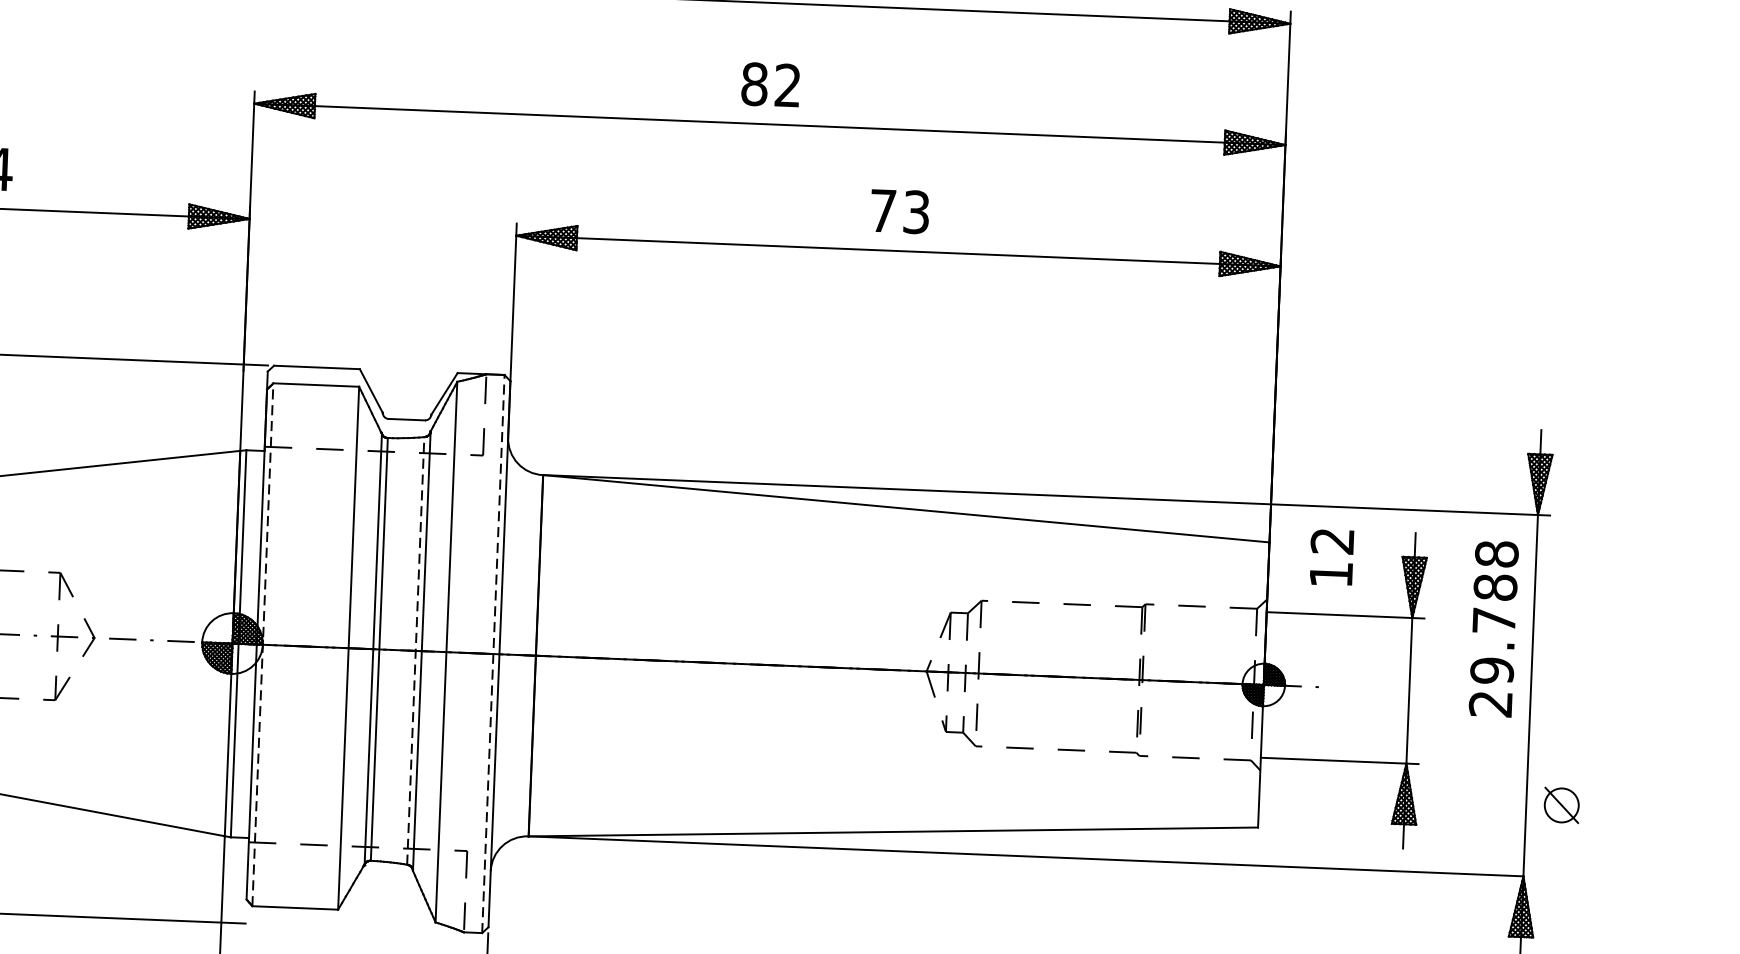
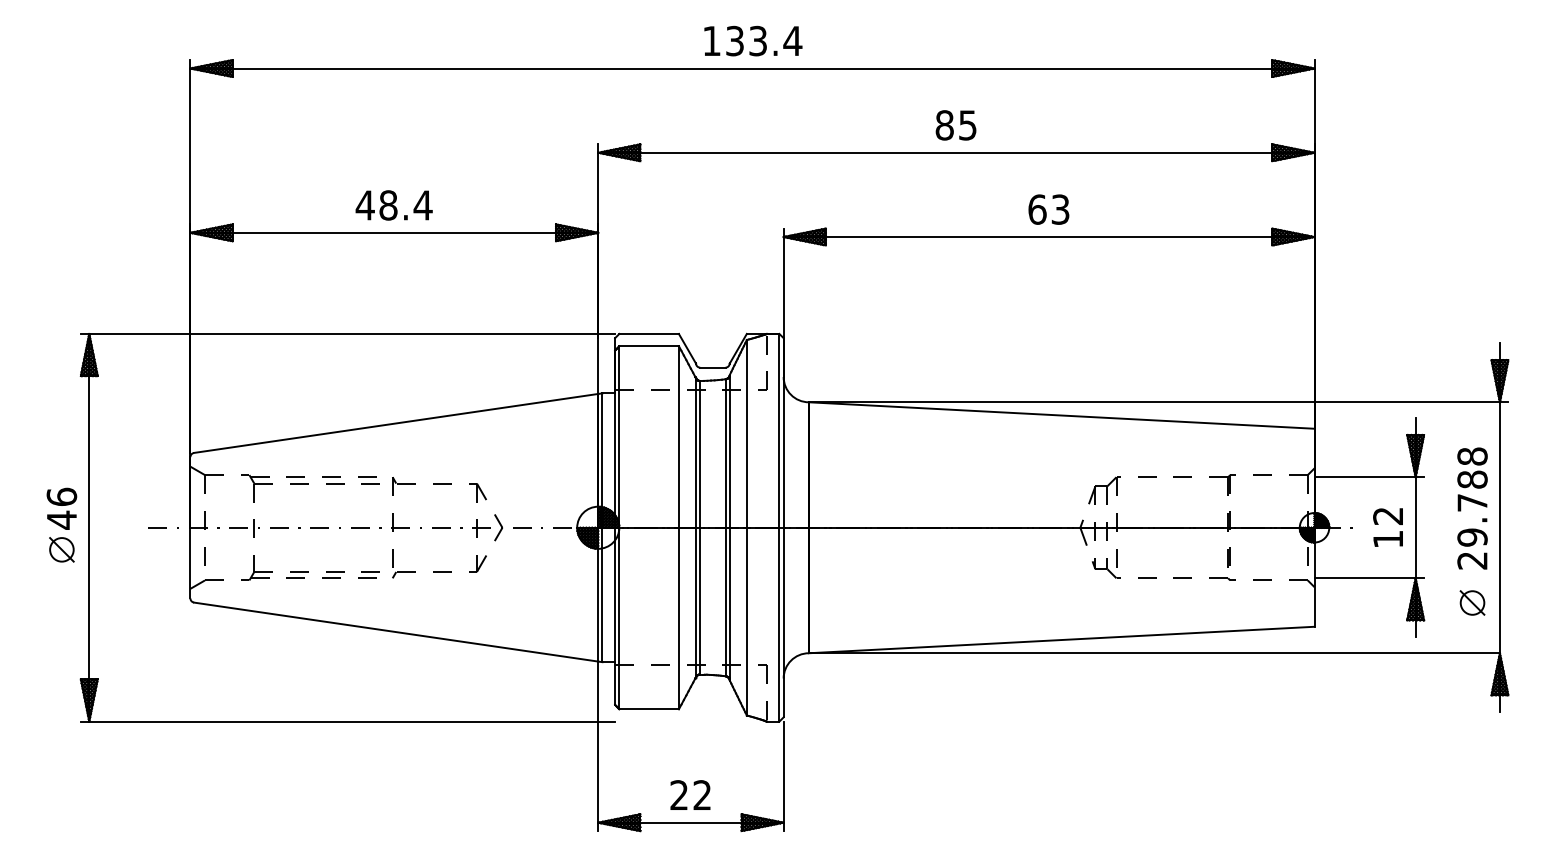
text: (787, 85) -> (967, 125), 82 -> 85
text: (883, 210) -> (1037, 209), 73 -> 63
text: (1330, 557) -> (1387, 527), moved
text: (1493, 628) -> (1472, 508), moved
line: (263, 644) -> (619, 527), dashed -> solid
line: (415, 650) -> (725, 527), dashed -> solid
line: (493, 653) -> (779, 527), dashed -> solid
part: (1561, 804) -> (1472, 602), moved

